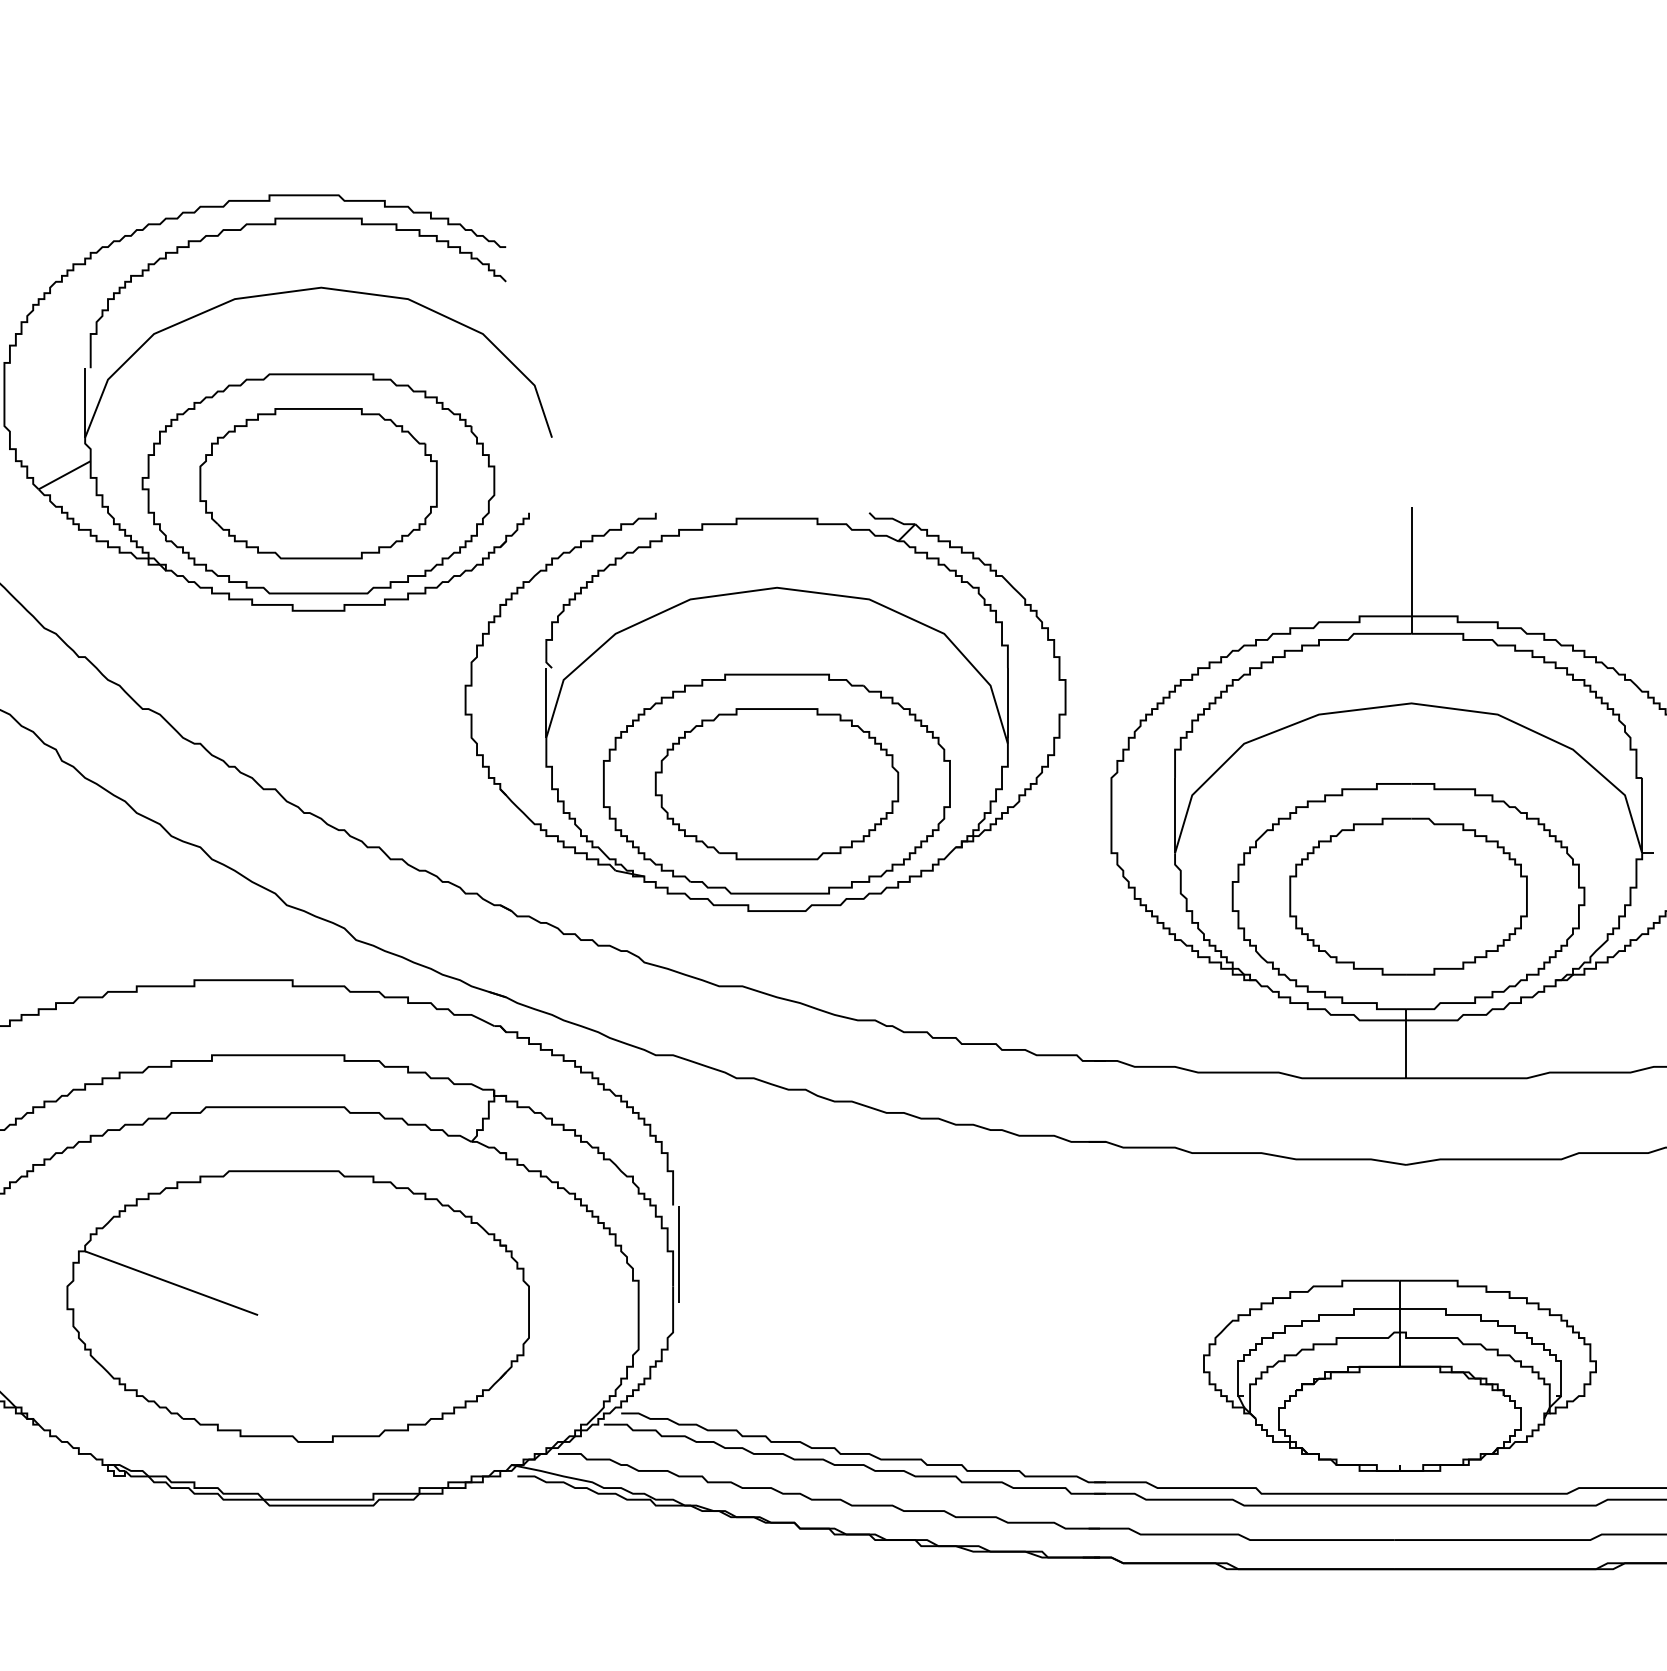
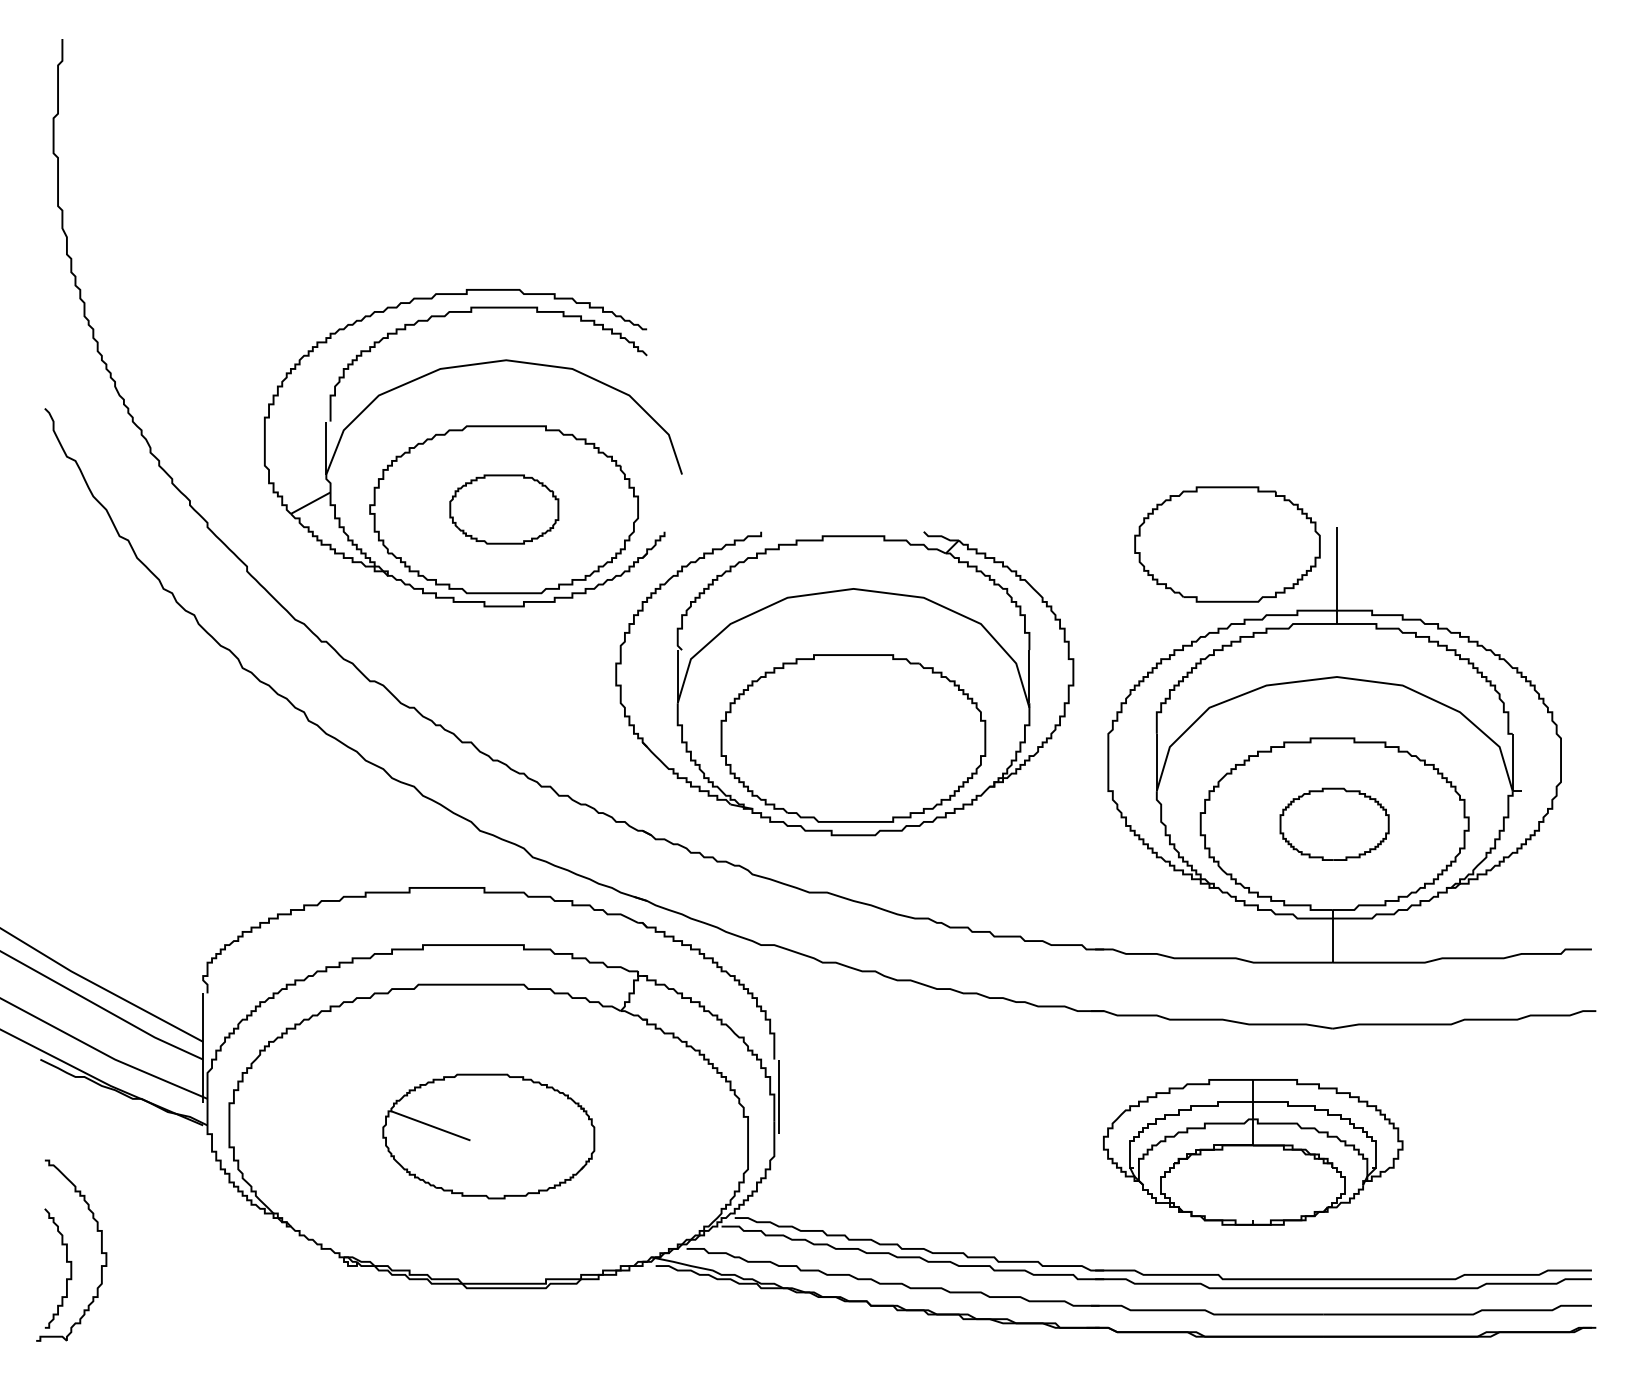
part: (318, 483) -> (504, 509), size x0.6
part: (777, 784) -> (1227, 544), moved
part: (1408, 896) -> (1334, 824), size x0.6
part: (297, 1306) -> (488, 1136), size x0.6
part: (1400, 1375) -> (1253, 1152), moved

